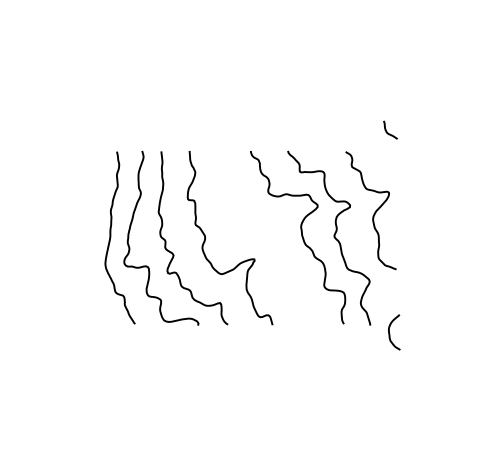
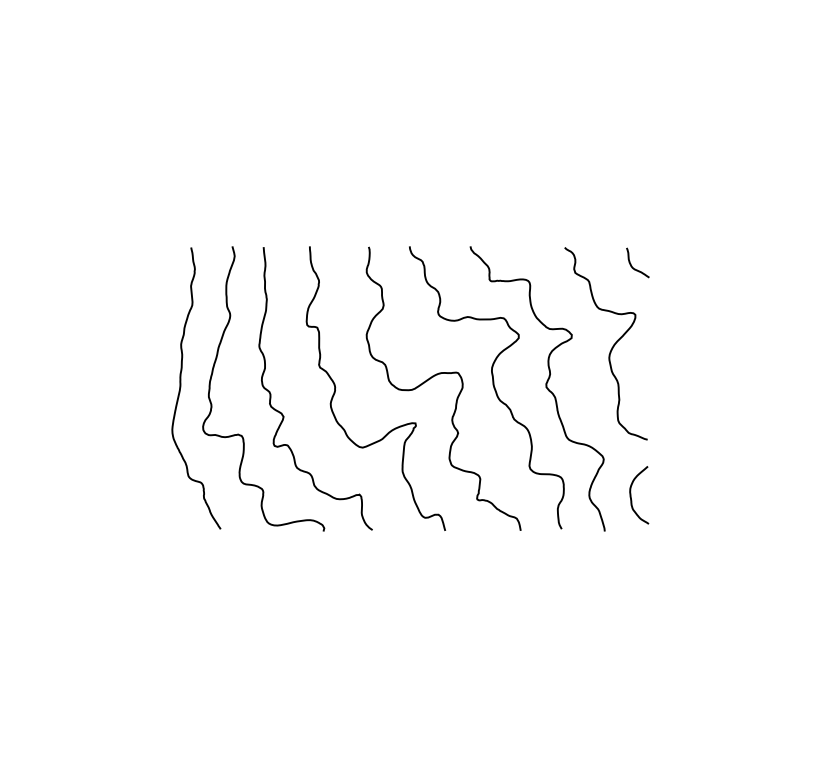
curve: (387, 131) -> (632, 265), moved
curve: (267, 230) -> (436, 376), added
curve: (390, 333) -> (632, 497), moved

